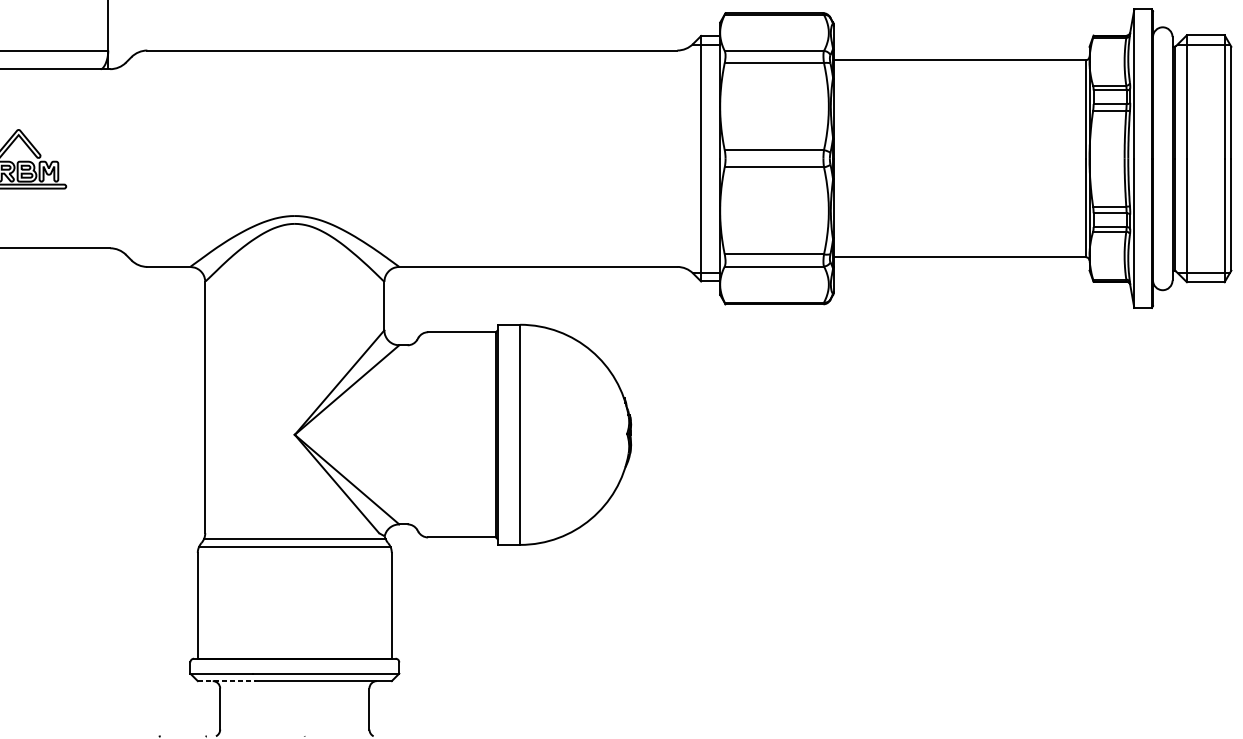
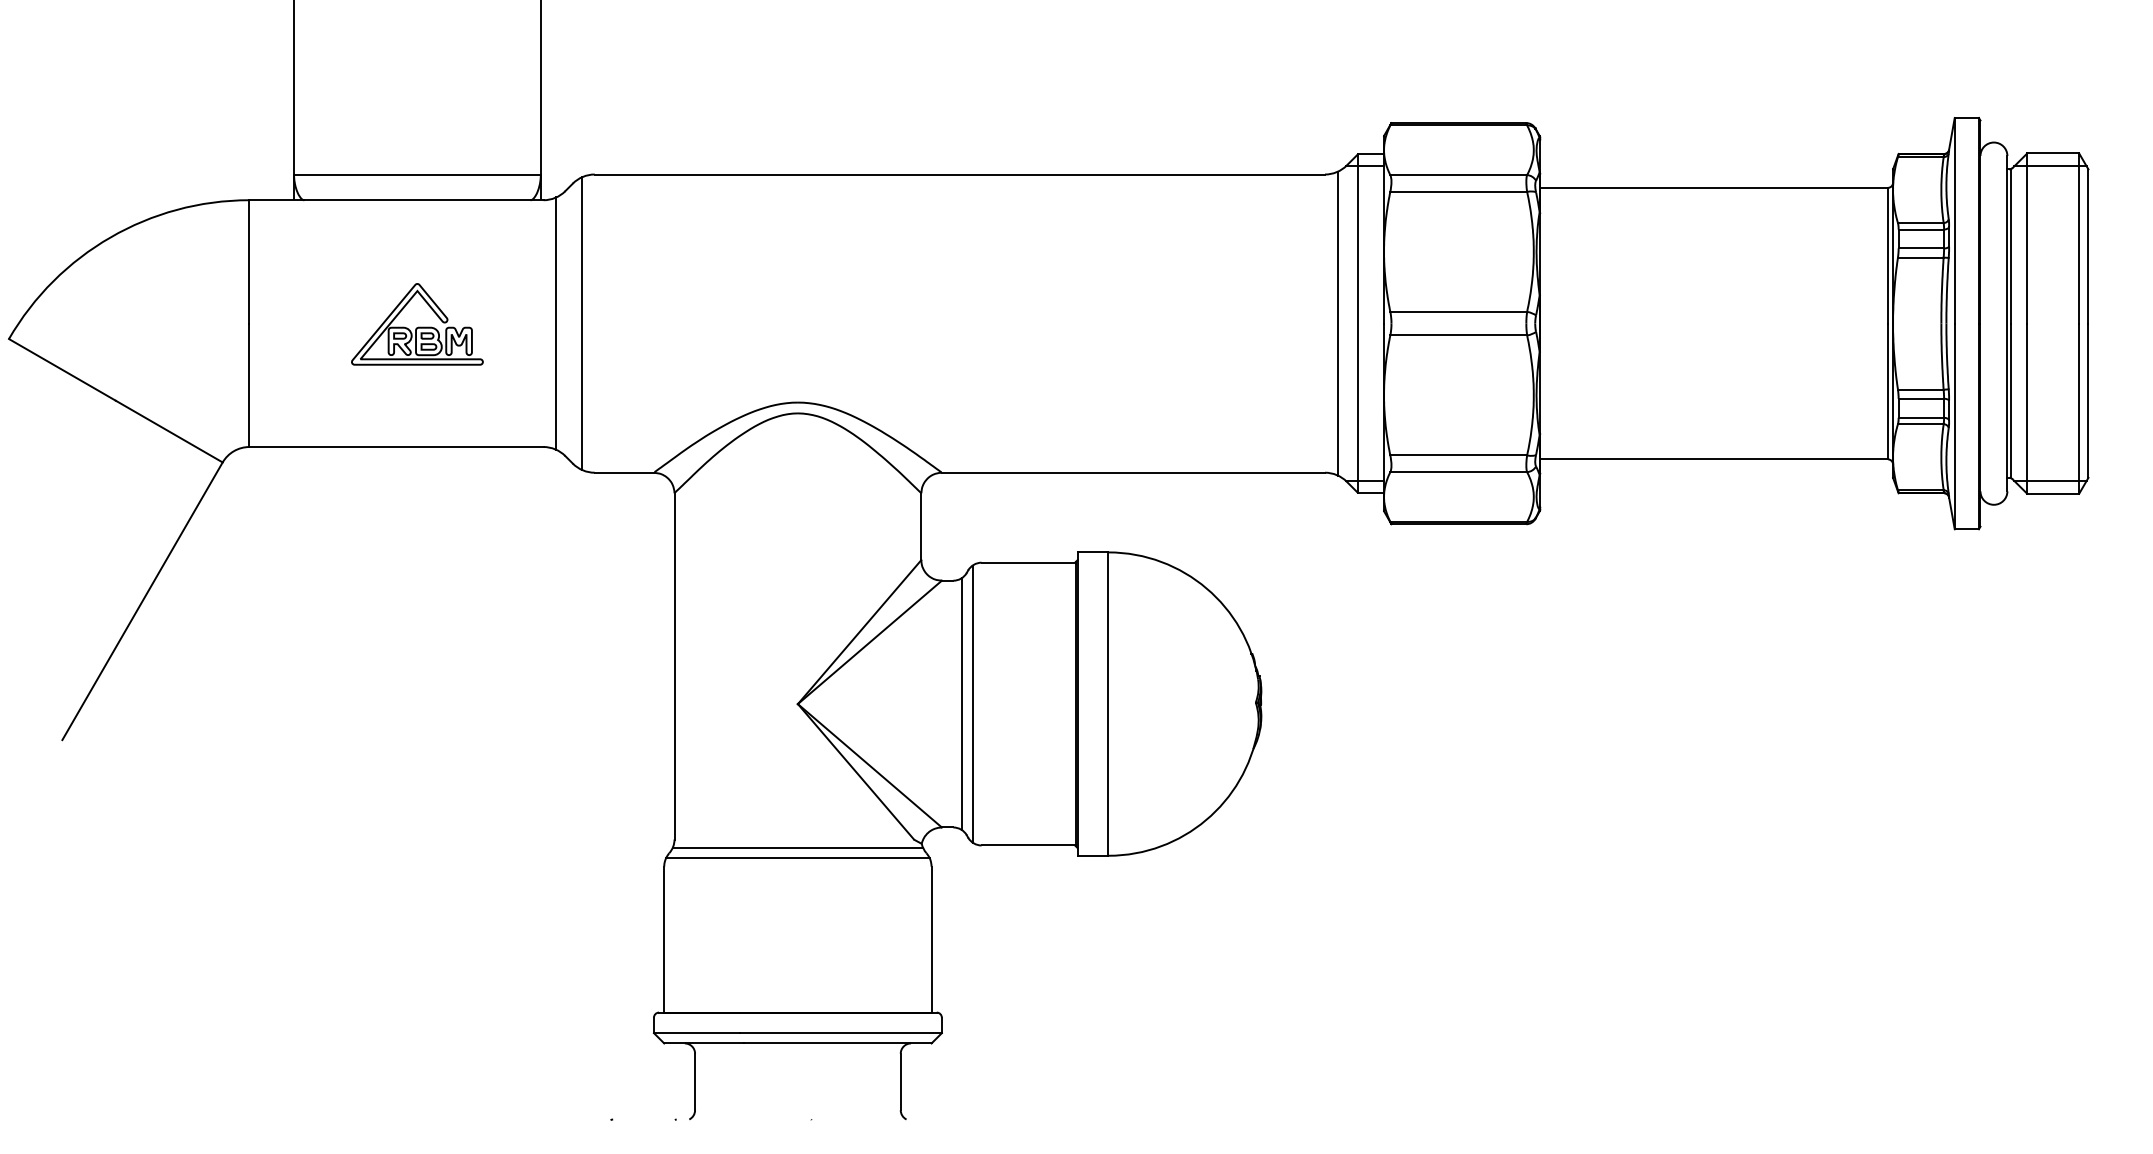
line: (119, 158) -> (556, 323), added
line: (137, 158) -> (581, 323), added
line: (686, 158) -> (1337, 323), added
line: (414, 434) -> (962, 703), added
line: (421, 434) -> (972, 703), added
line: (227, 681) -> (704, 1043), dashed -> solid

